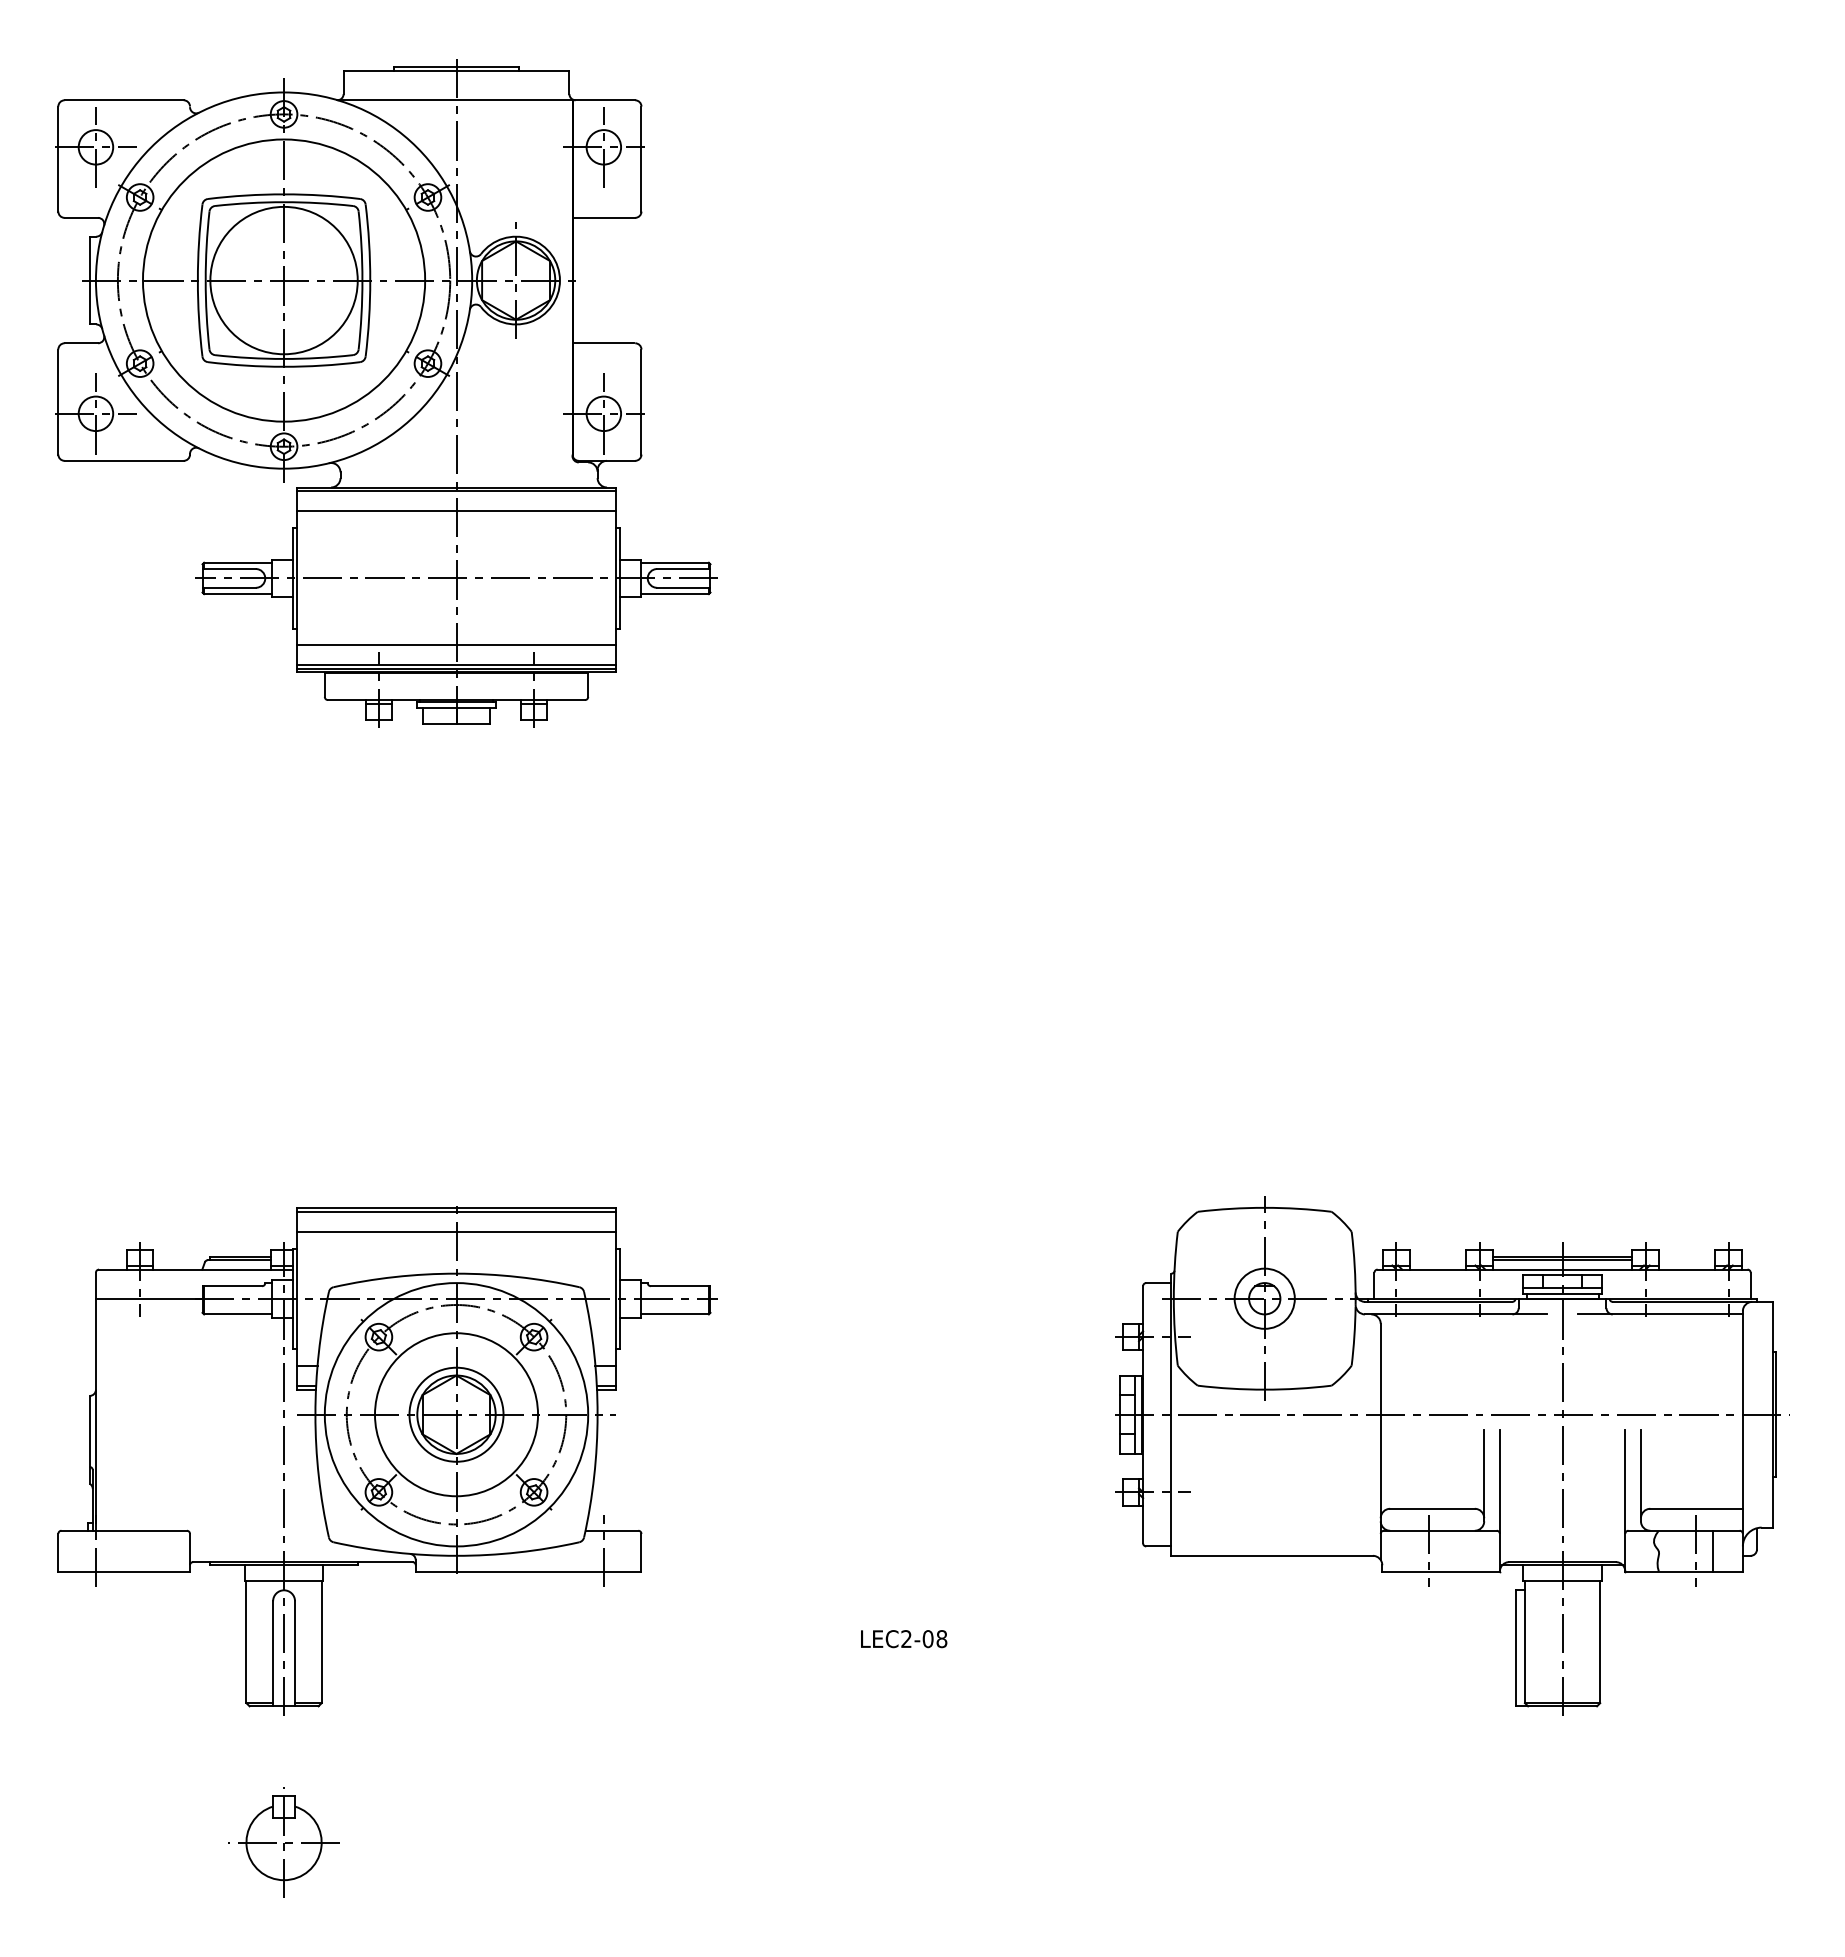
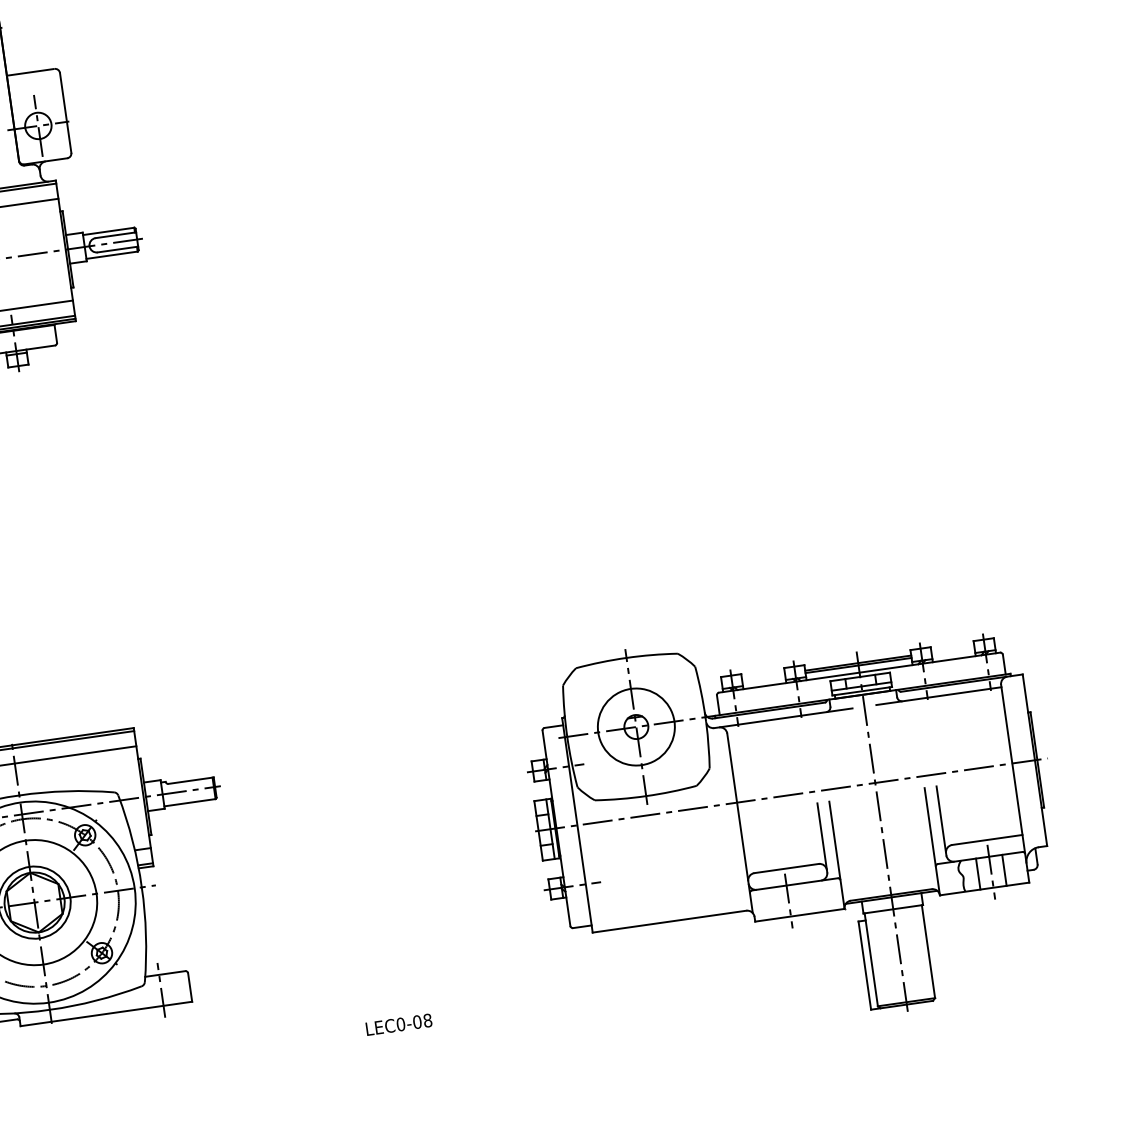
circle: (1264, 1298) -> (636, 726), size x1.67
line: (1678, 1550) -> (978, 873), added
text: (906, 1639) -> (400, 1024), LEC2-08 -> LEC0-08

